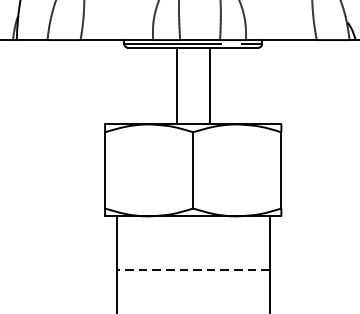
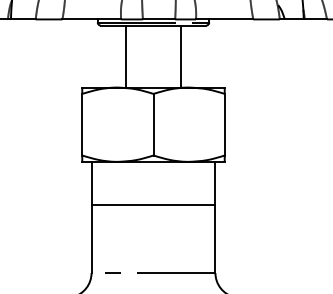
line: (177, 85) -> (125, 56), moved
line: (210, 85) -> (181, 56), moved
line: (193, 270) -> (153, 205), dashed -> solid

